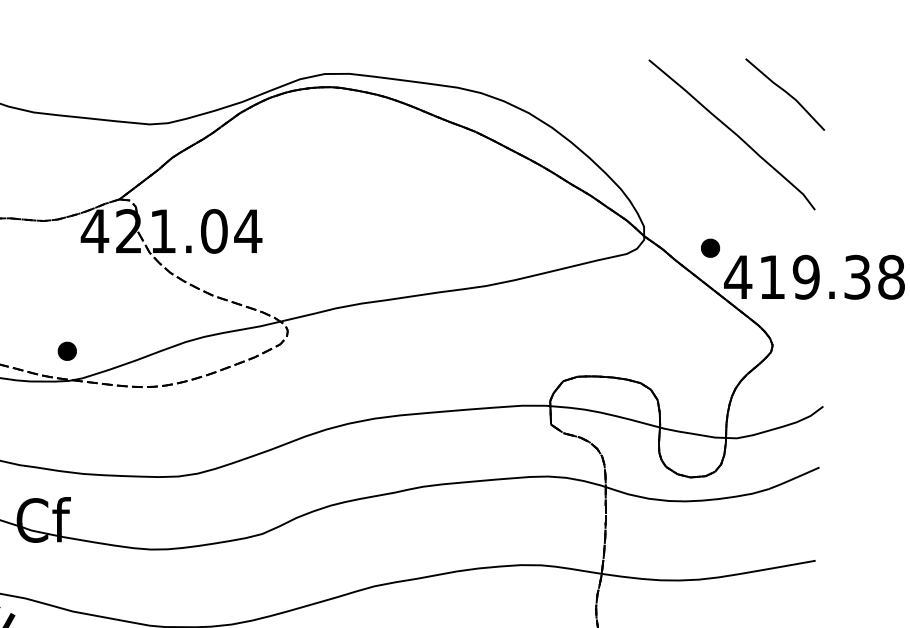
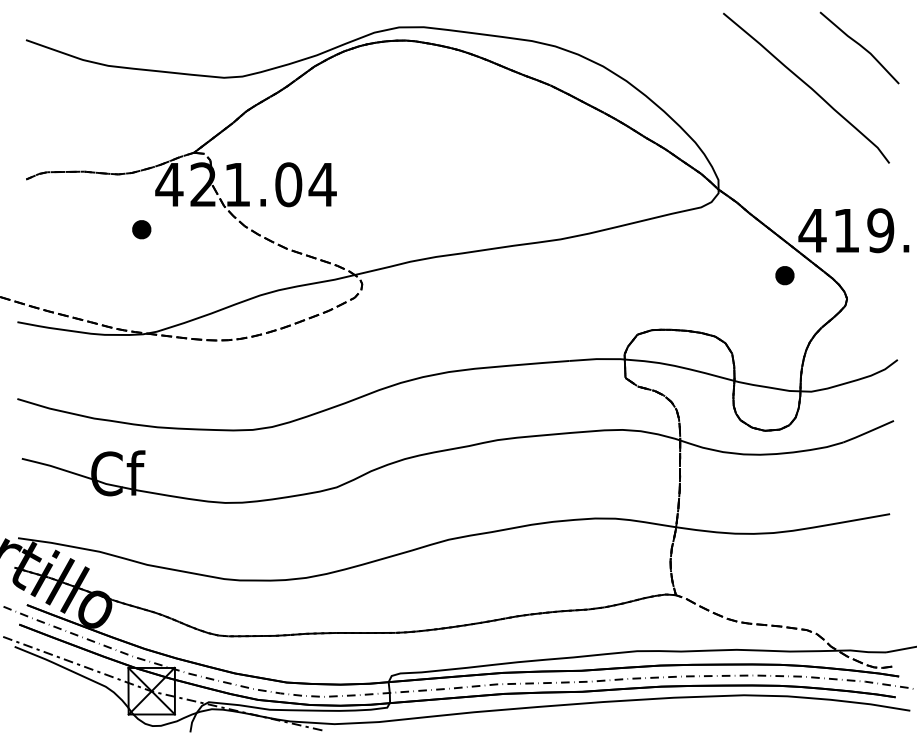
part: (710, 248) -> (784, 275), moved
part: (67, 351) -> (141, 229), moved

